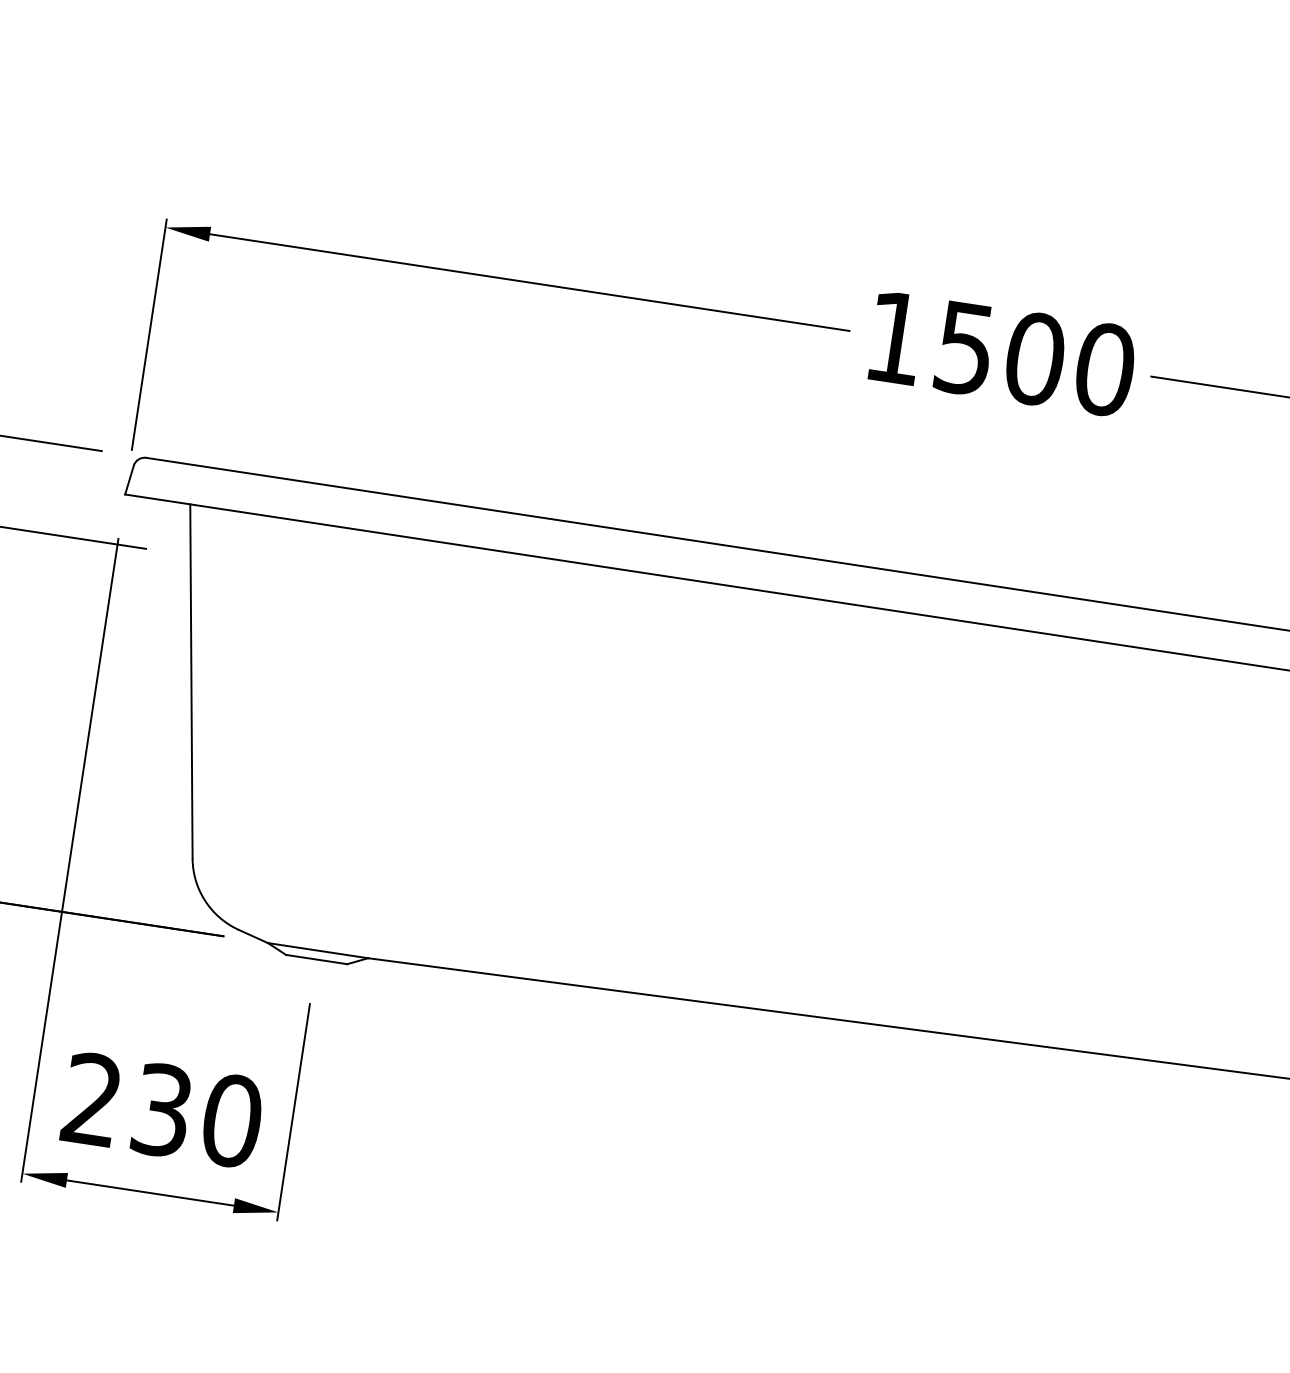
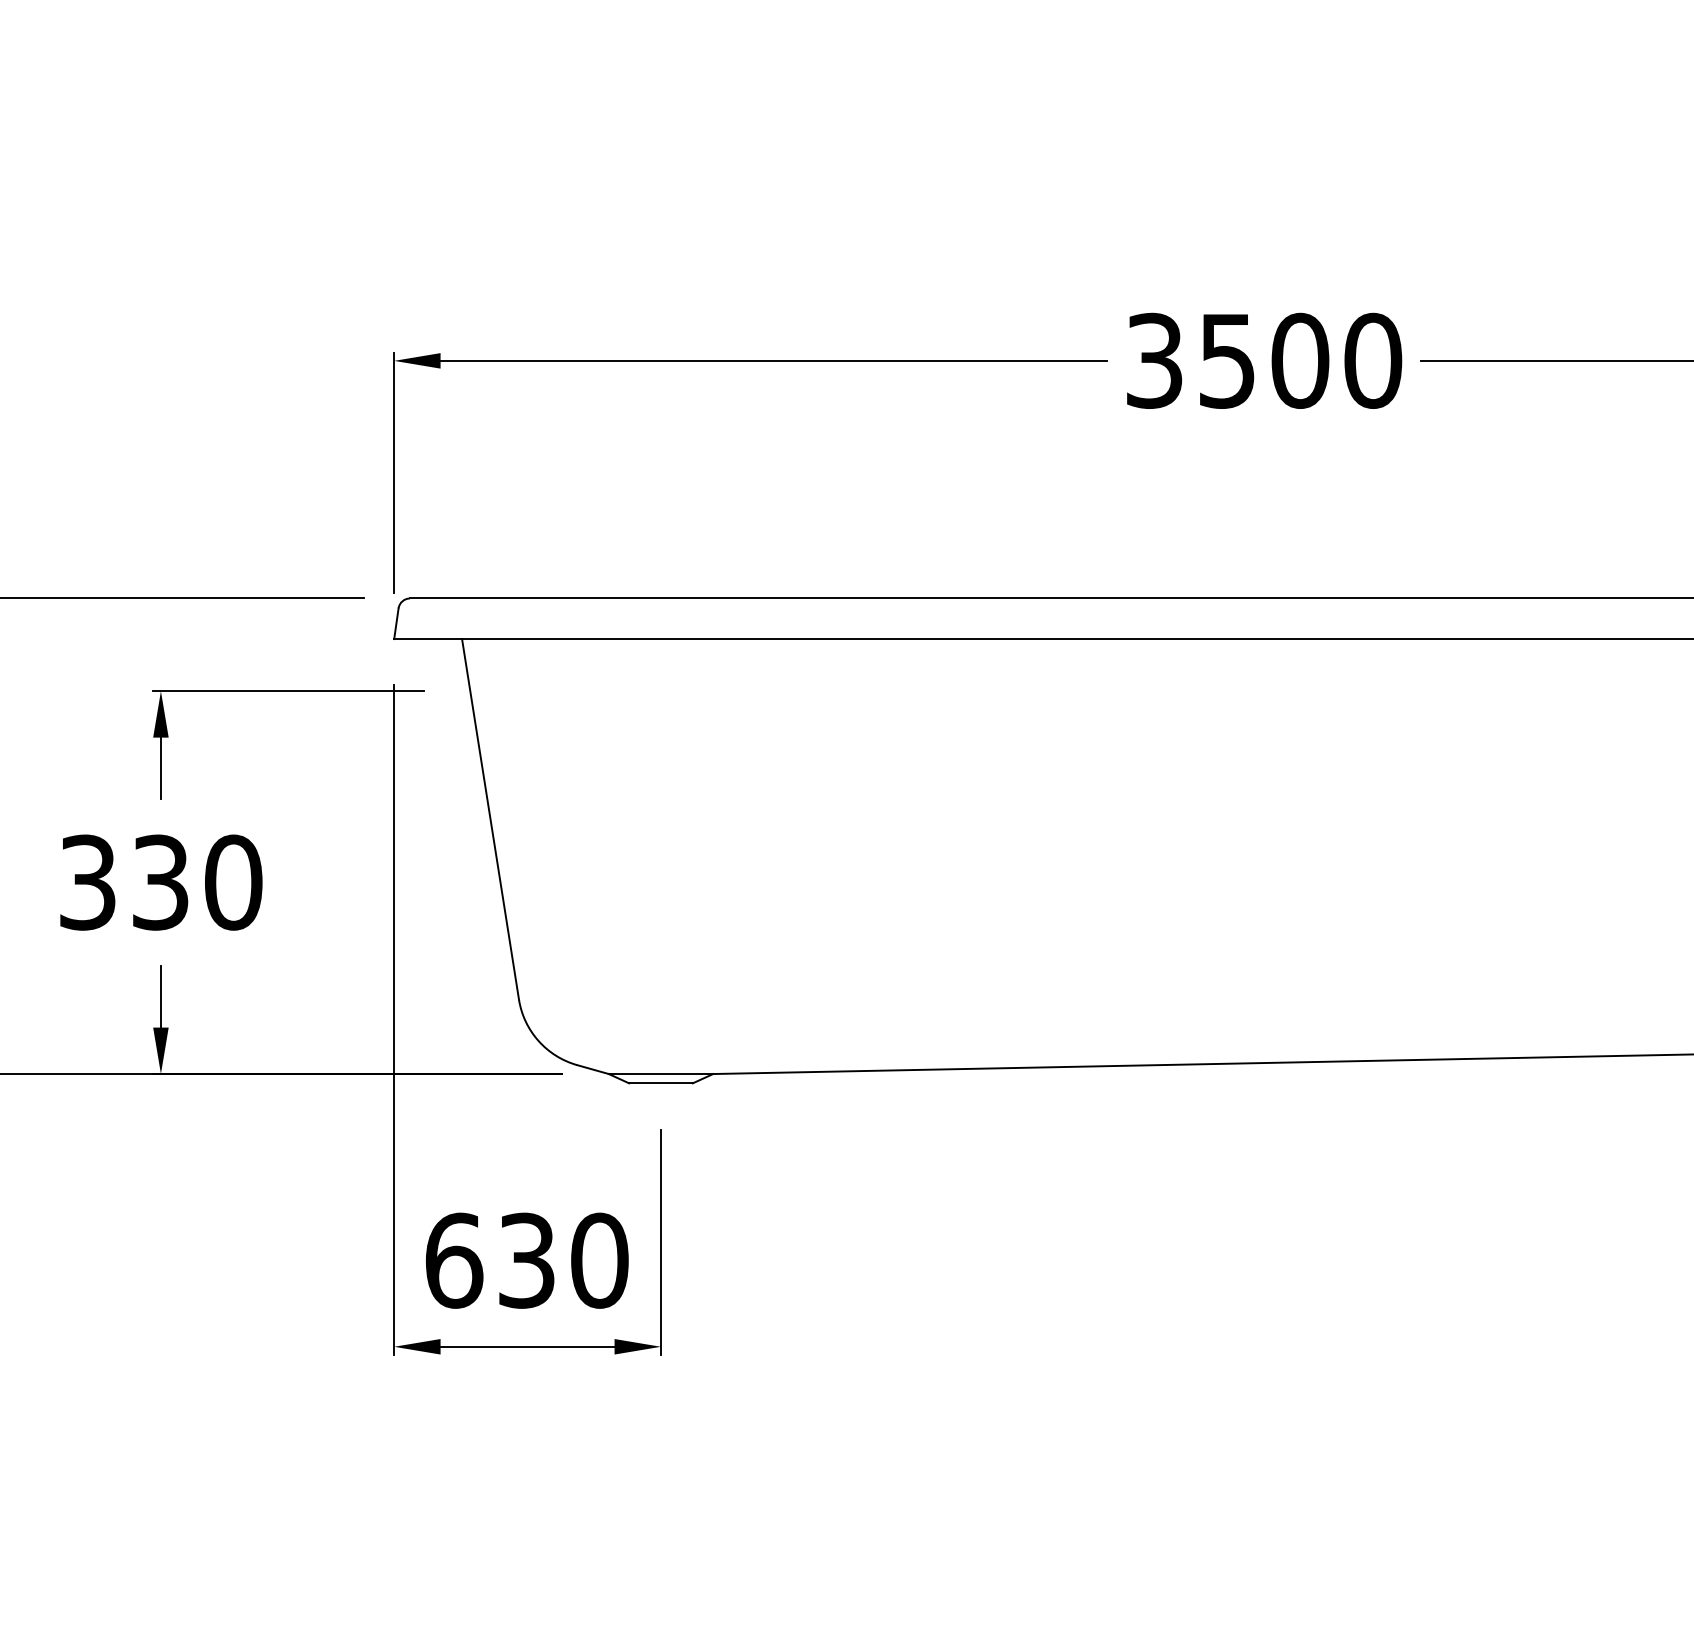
text: (895, 337) -> (1154, 360), 1500 -> 3500
text: (92, 1099) -> (454, 1260), 230 -> 630

